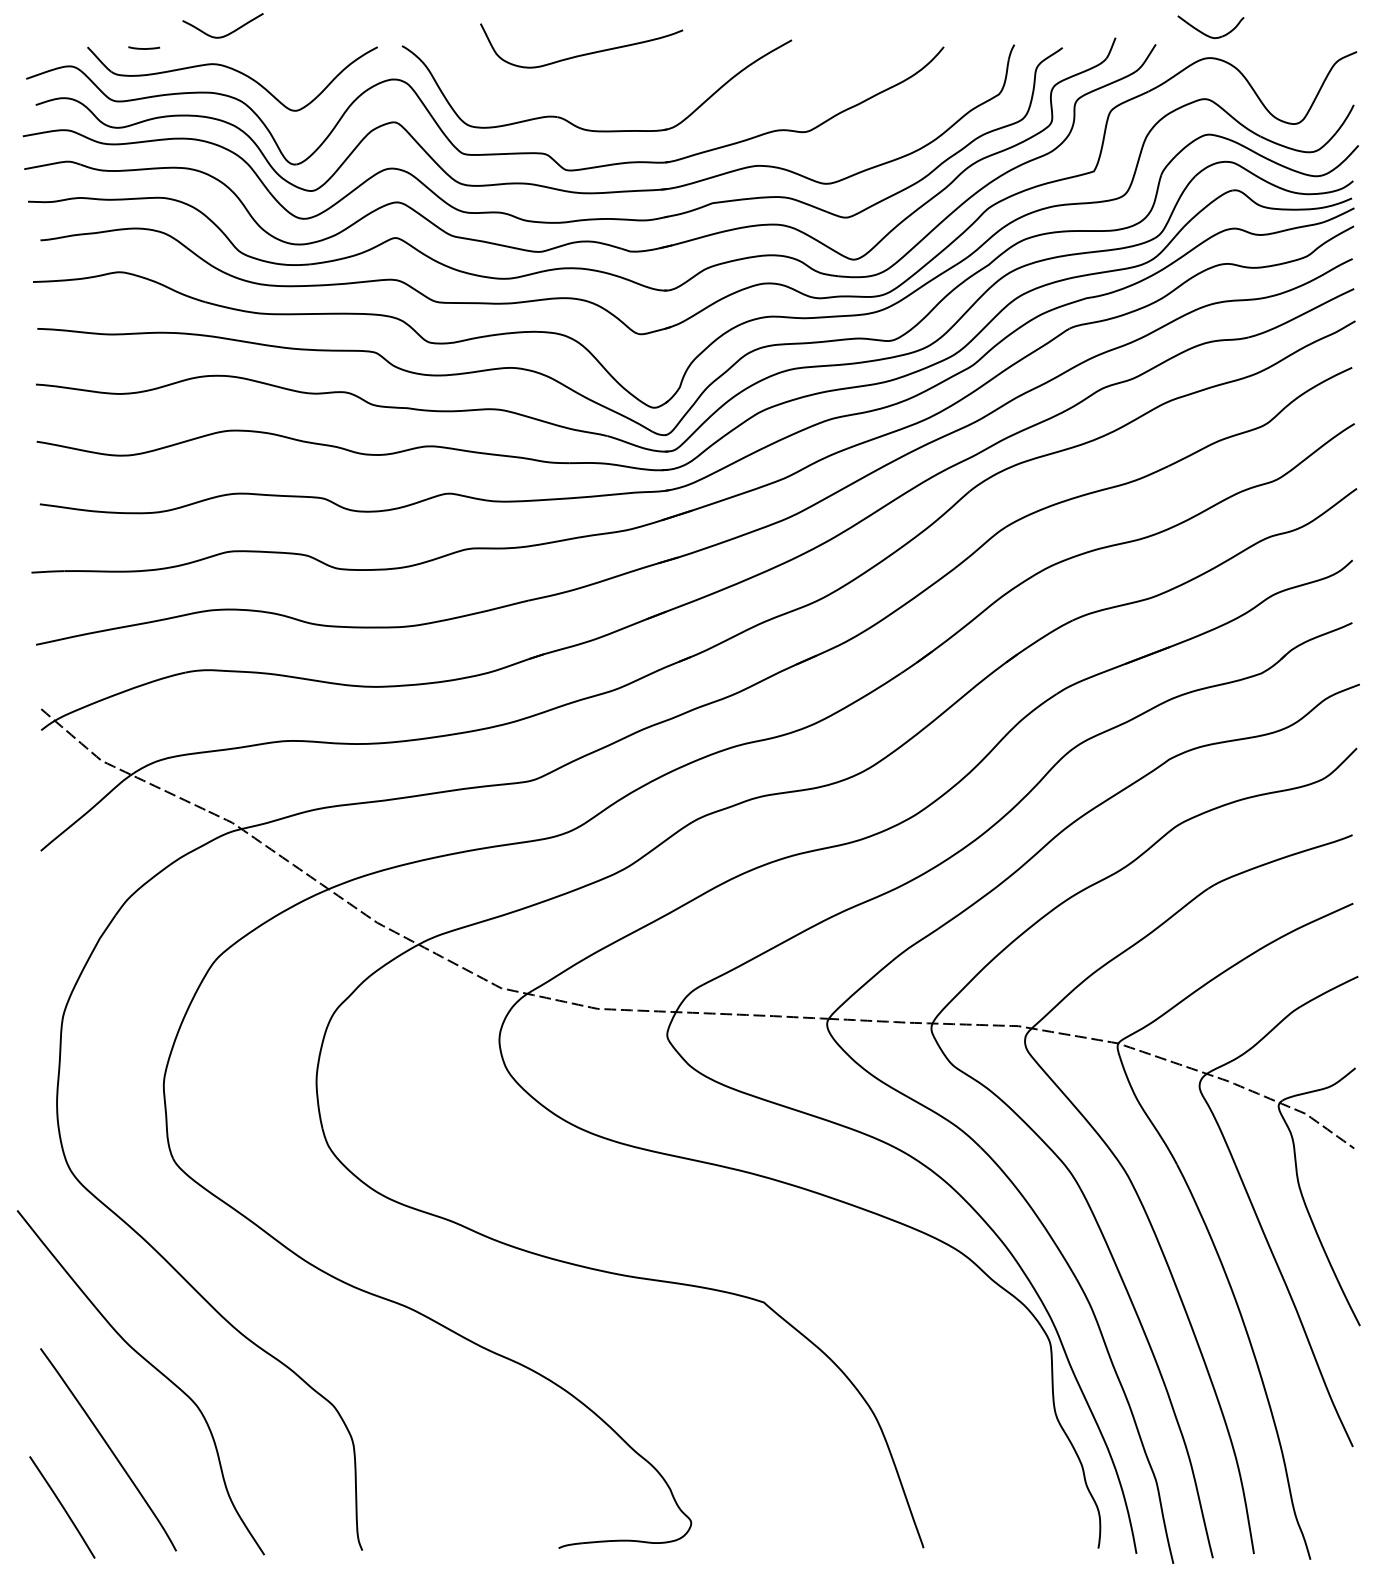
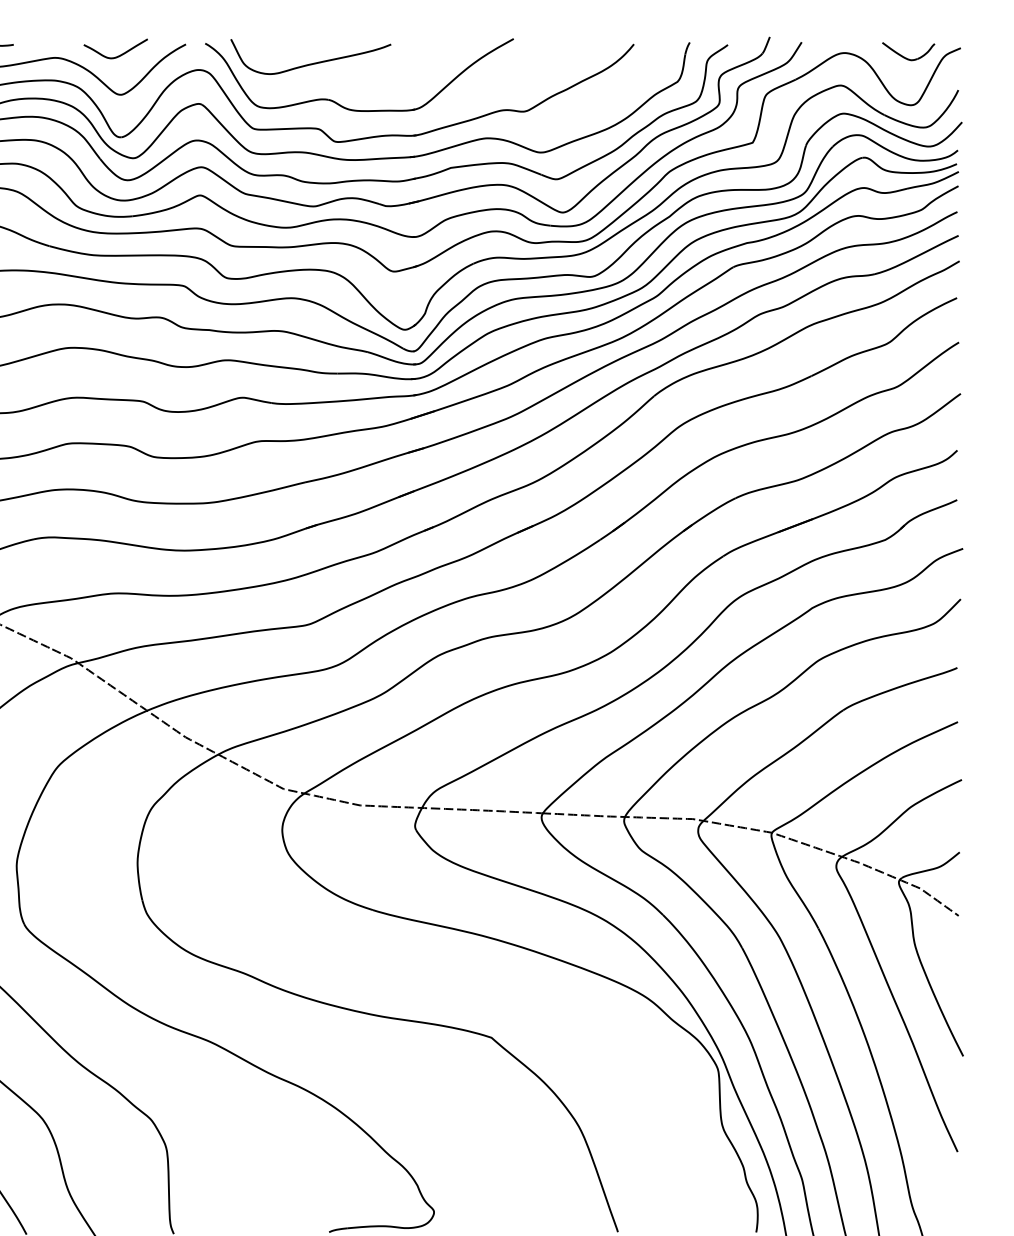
curve: (225, 34) -> (117, 55), moved
part: (1207, 34) -> (905, 57), moved
curve: (584, 53) -> (313, 62), moved

